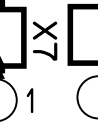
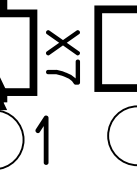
part: (29, 100) -> (41, 140), size x1.43

